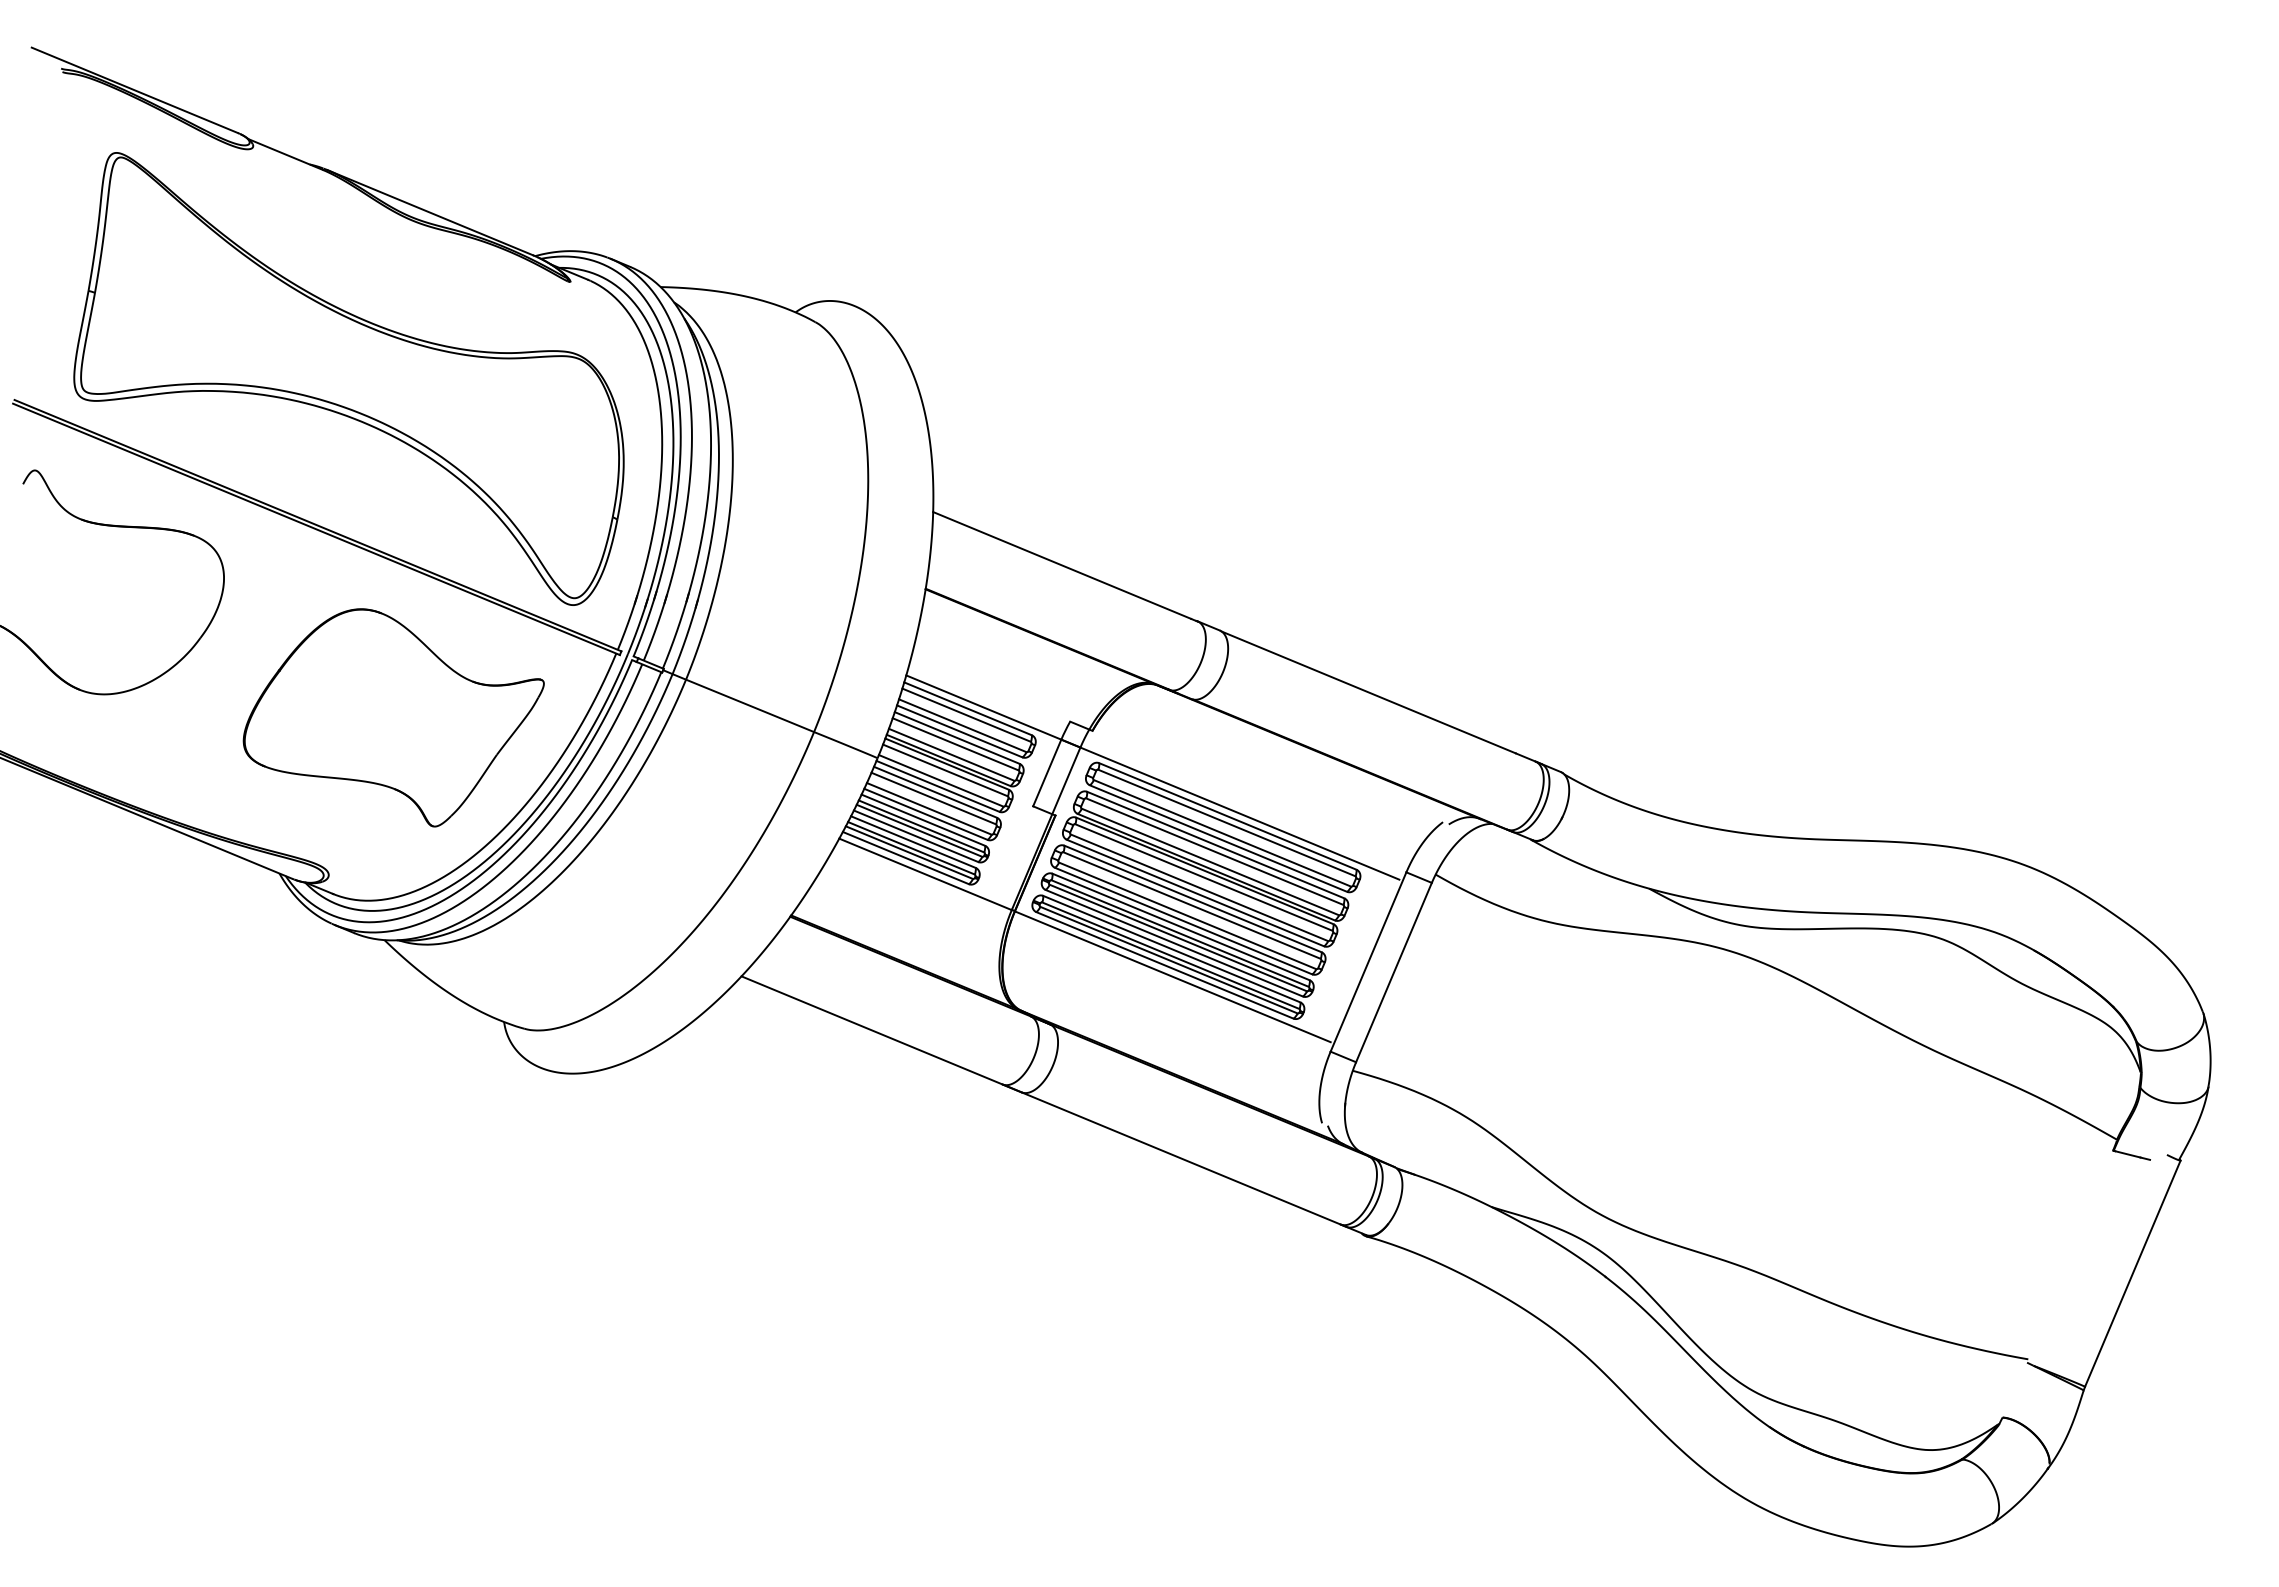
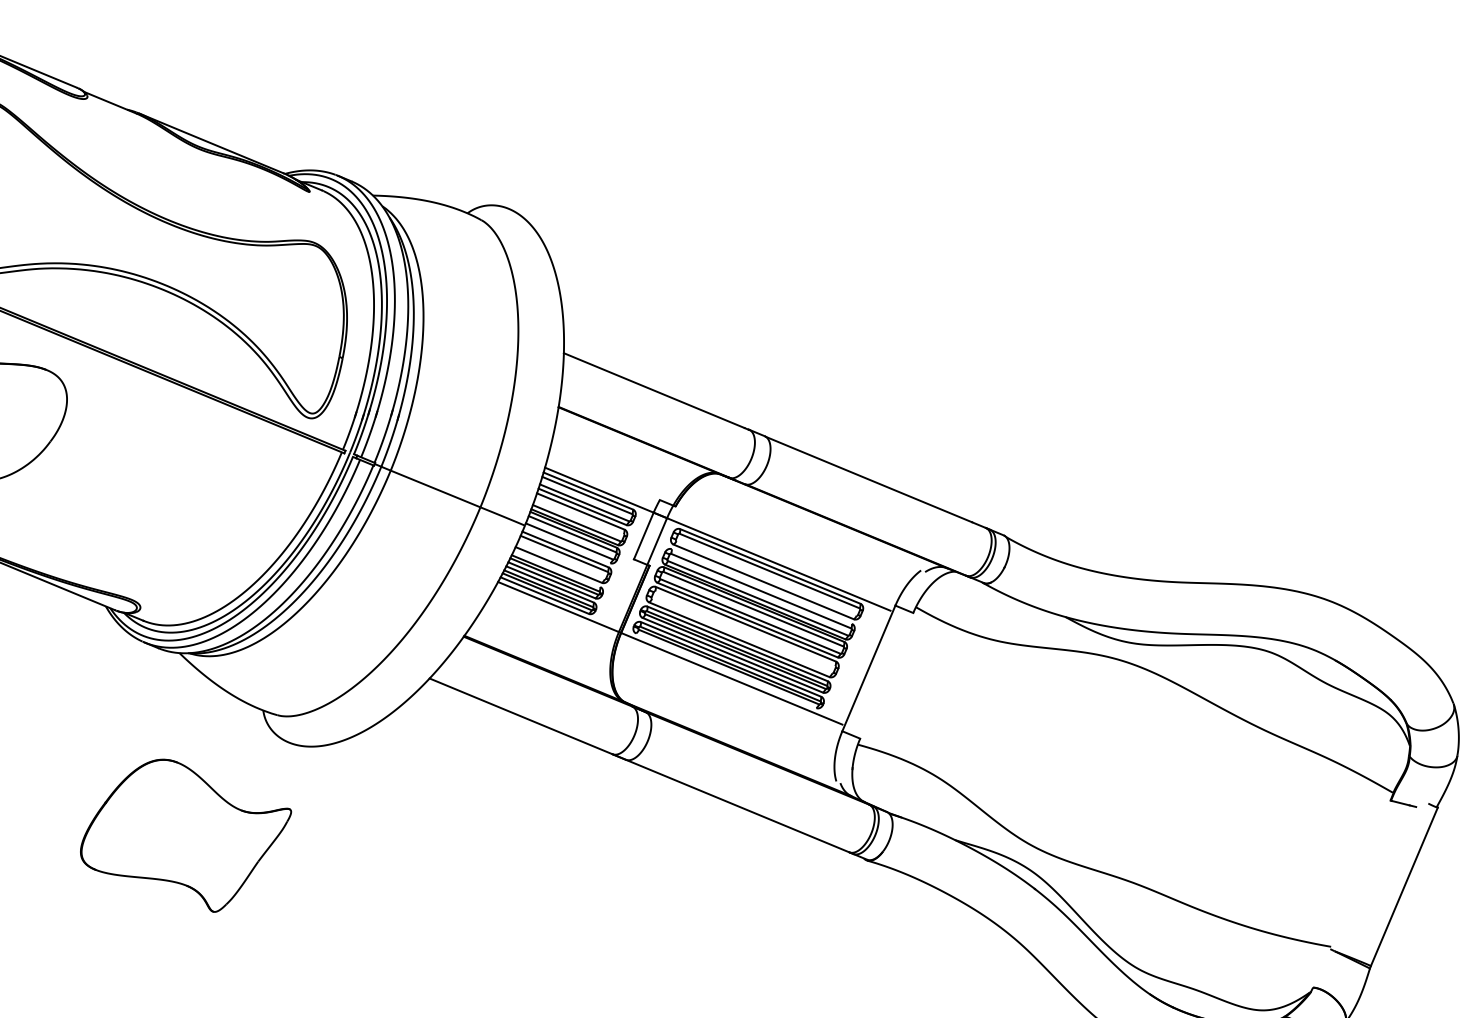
part: (393, 717) -> (185, 835), moved
line: (955, 744) -> (579, 516), removed
line: (937, 785) -> (566, 544), removed
line: (928, 808) -> (560, 560), removed
line: (923, 819) -> (557, 568), removed
line: (1222, 833) -> (766, 578), removed
line: (1215, 844) -> (761, 586), removed
line: (1191, 905) -> (744, 628), removed
line: (1187, 915) -> (742, 635), removed
line: (1164, 965) -> (725, 670), removed
line: (1393, 972) -> (886, 675), removed

